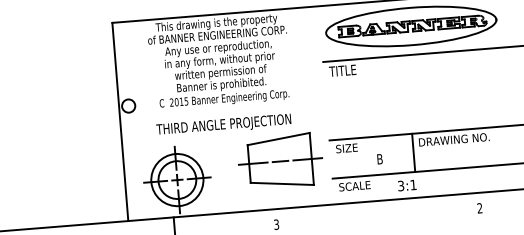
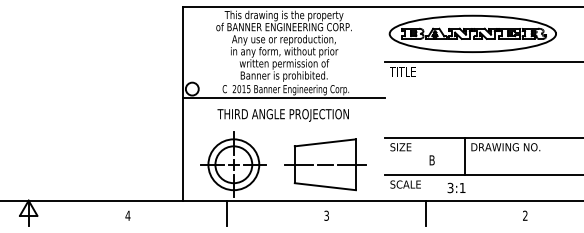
line: (222, 107) -> (283, 97), added
part: (280, 161) -> (325, 164), moved
line: (378, 213) -> (426, 212), added

